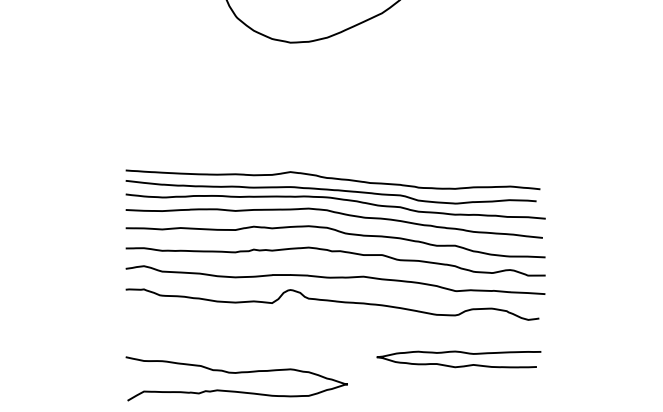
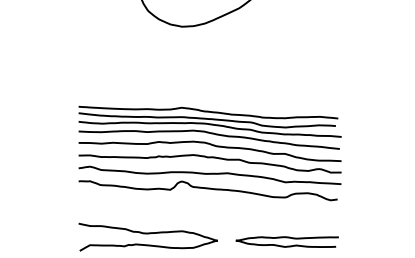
curve: (457, 353) -> (286, 238), moved

